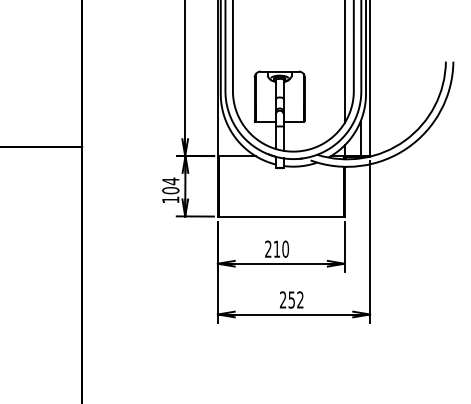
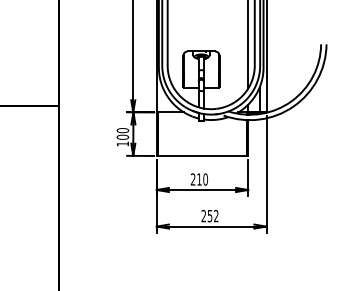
text: (170, 181) -> (122, 130), 104 -> 100

